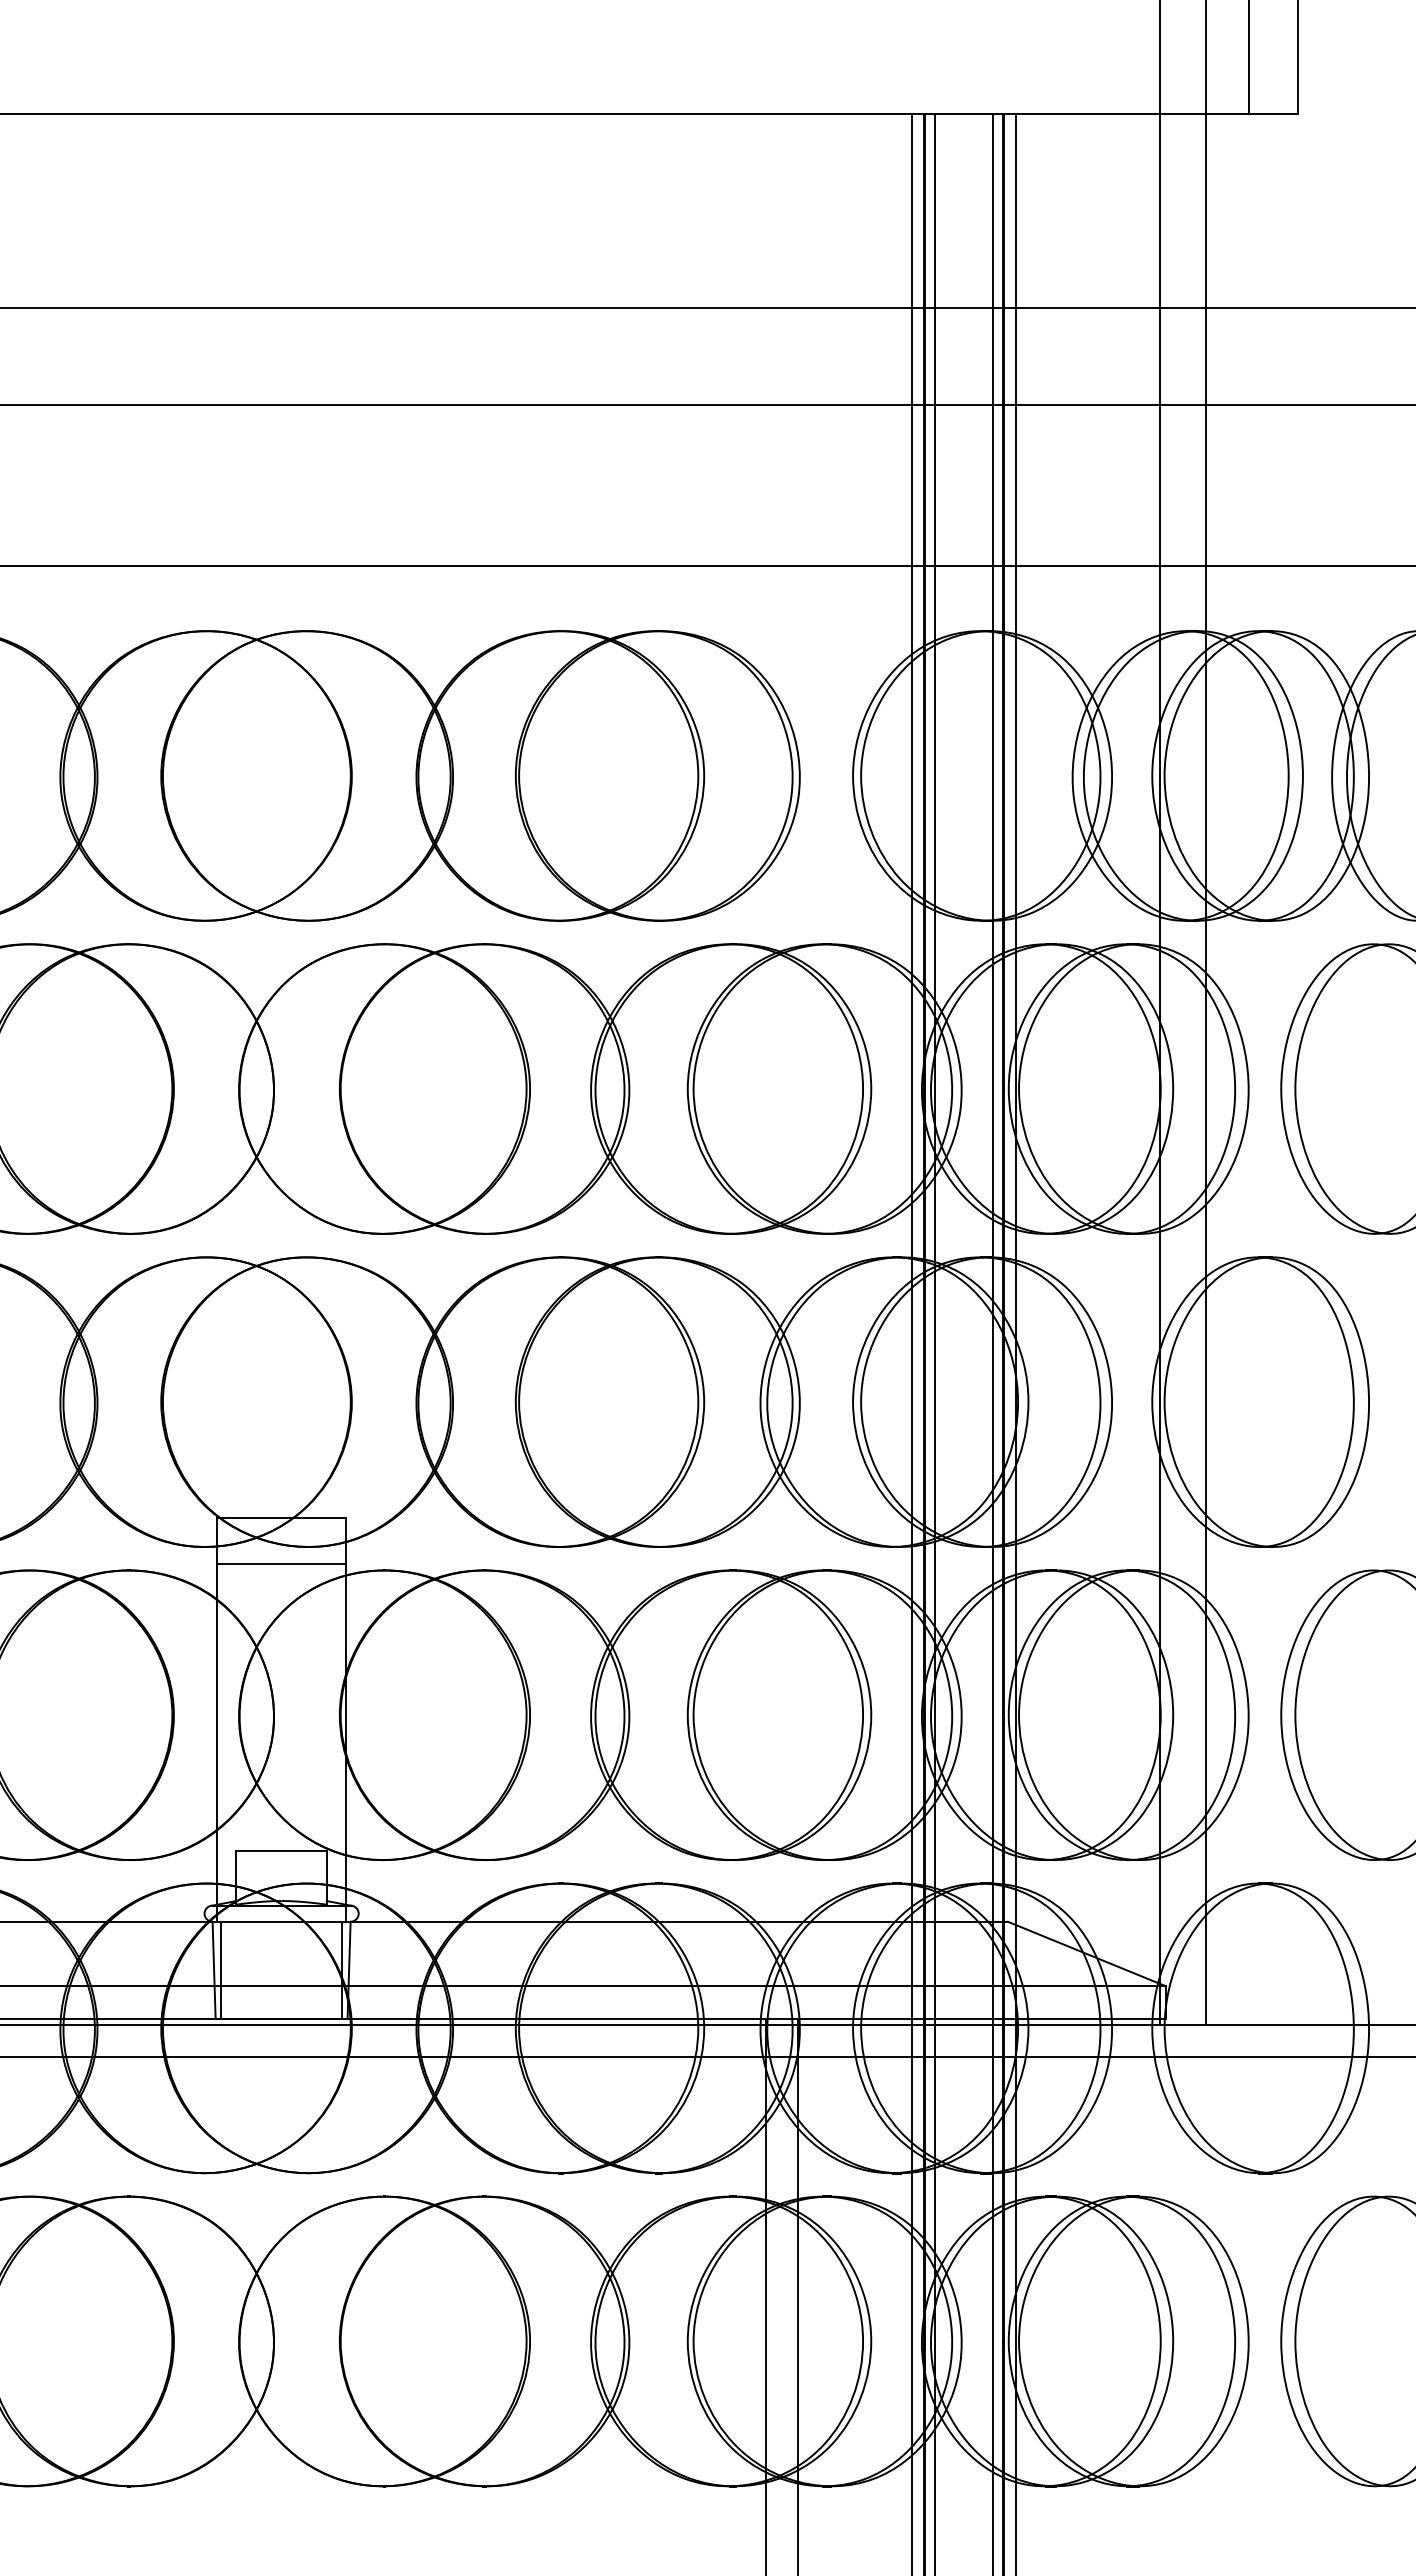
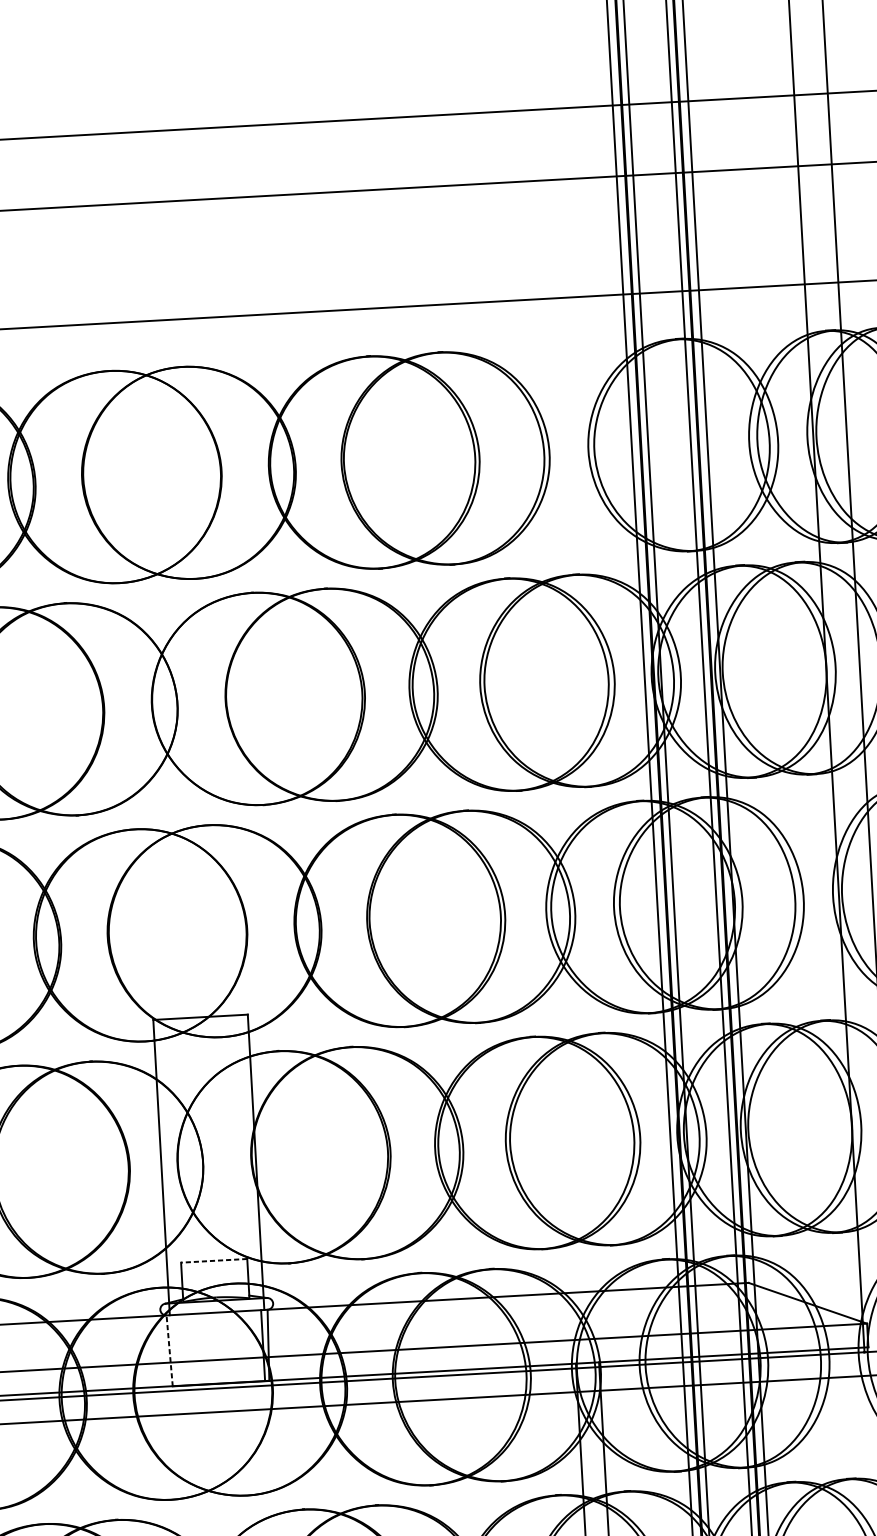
line: (281, 1564) -> (202, 1051), removed
line: (281, 1851) -> (214, 1261), solid -> dashed
line: (221, 1969) -> (175, 1350), removed
line: (214, 1970) -> (169, 1351), solid -> dashed

